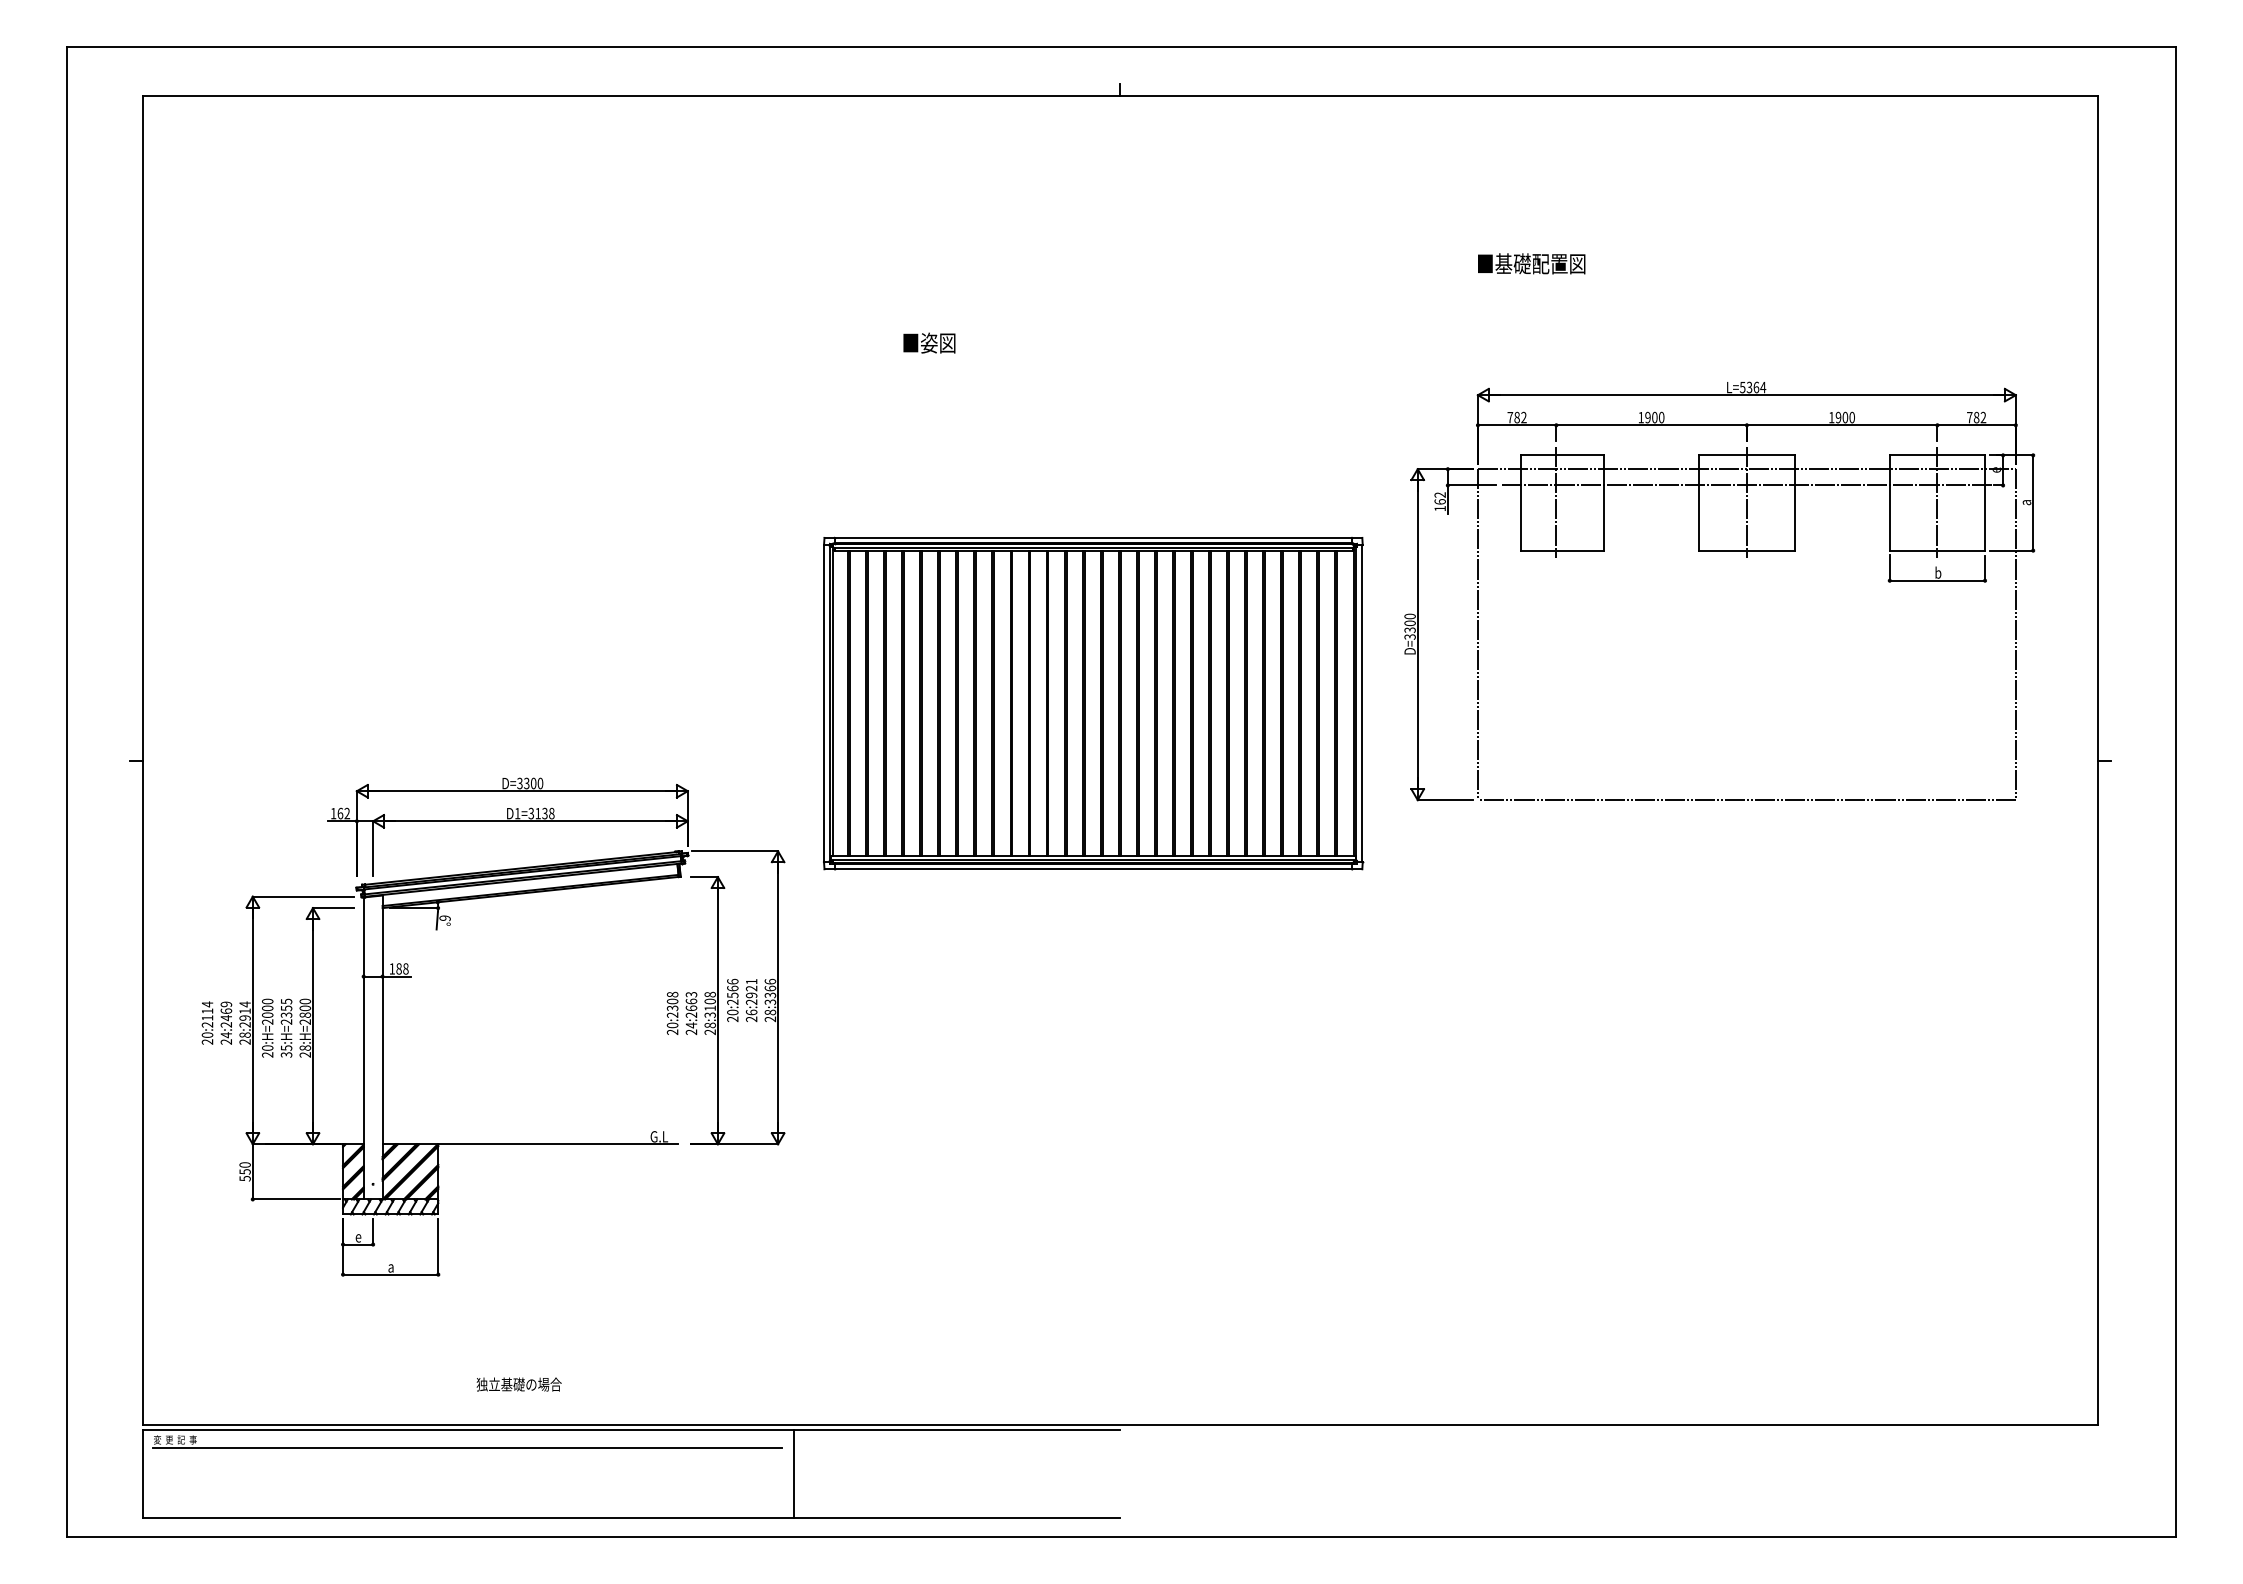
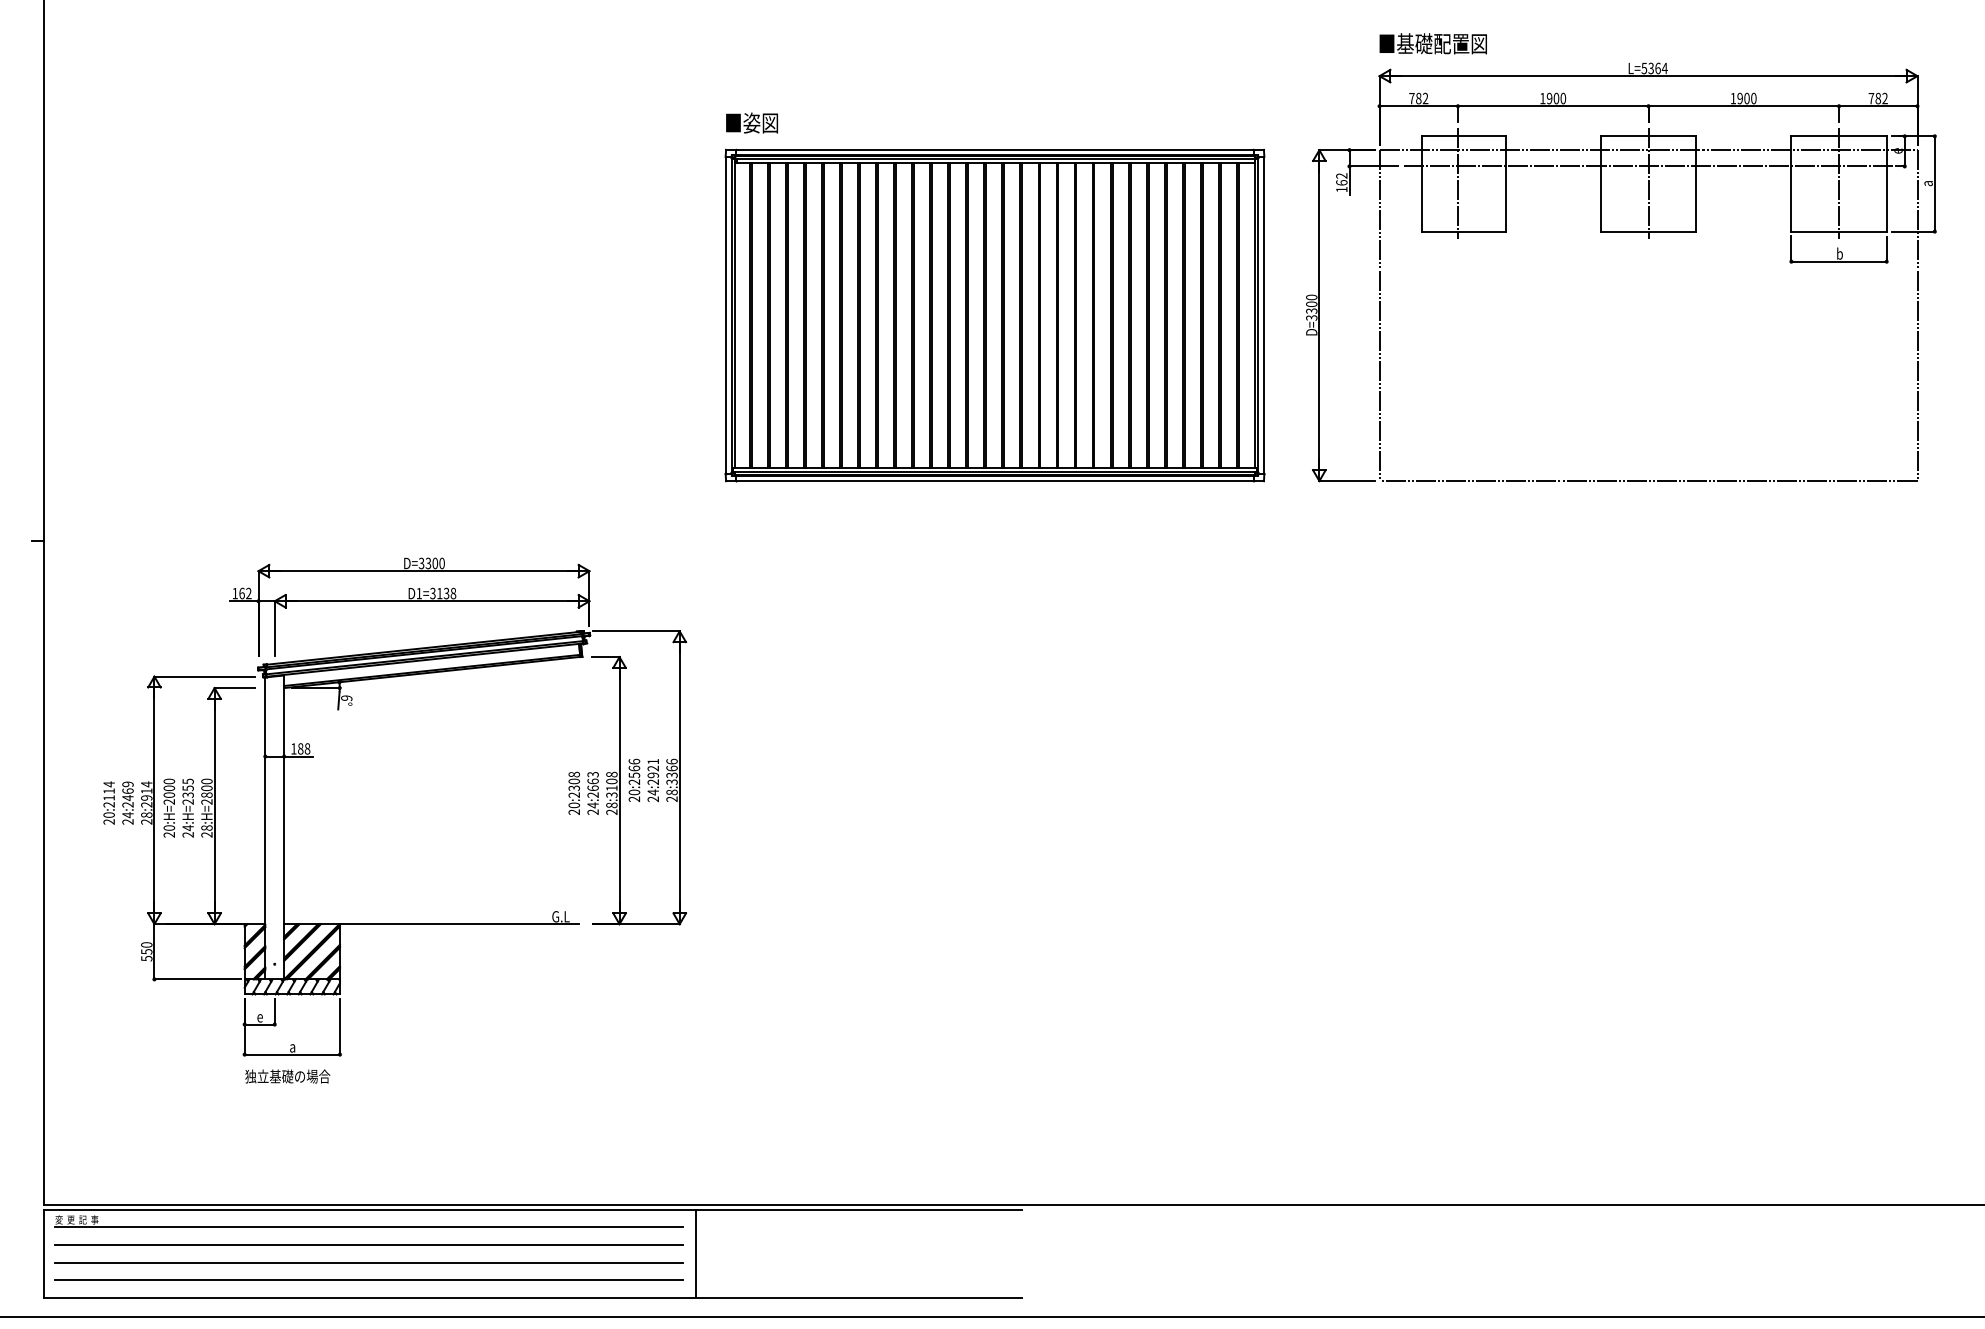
text: (929, 342) -> (752, 122), moved
part: (1719, 551) -> (1621, 232), moved
part: (1093, 703) -> (995, 315), moved
text: (751, 1012) -> (653, 792), 26:2921 -> 24:2921
text: (286, 1051) -> (188, 831), 35:H=2355 -> 24:H=2355
text: (518, 1384) -> (287, 1076), moved
line: (467, 1464) -> (369, 1244), added
line: (467, 1482) -> (369, 1262), added
line: (467, 1500) -> (369, 1280), added

